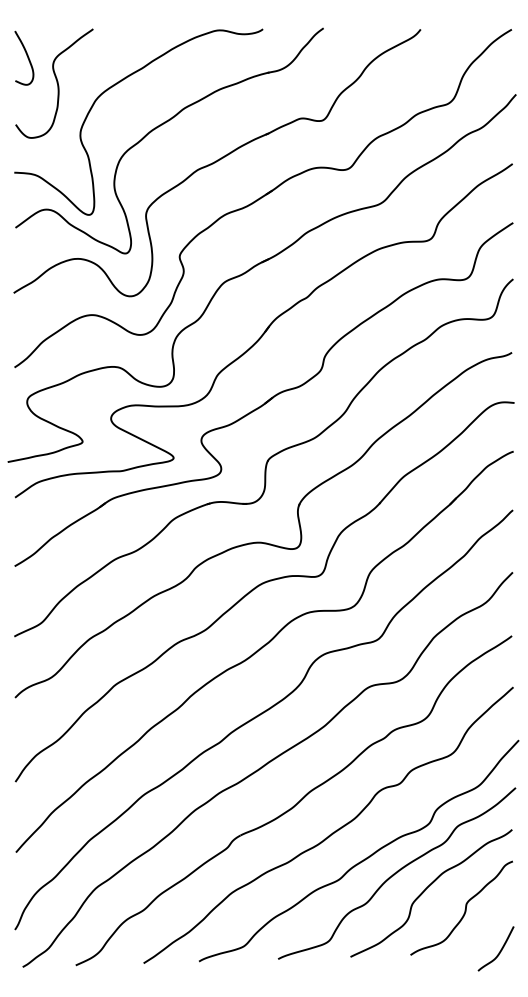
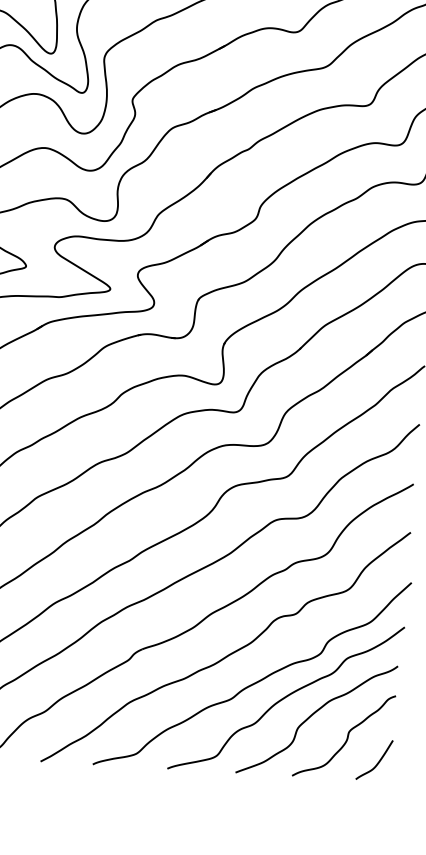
curve: (499, 951) -> (377, 762), moved

